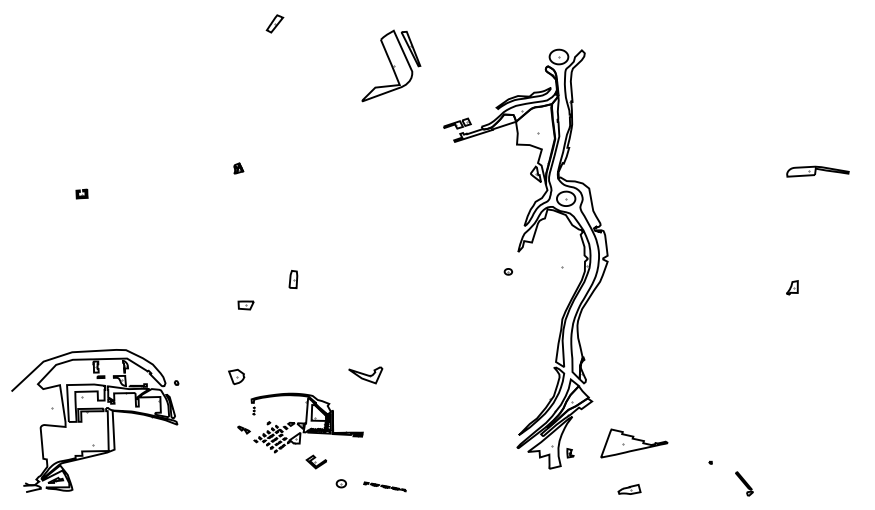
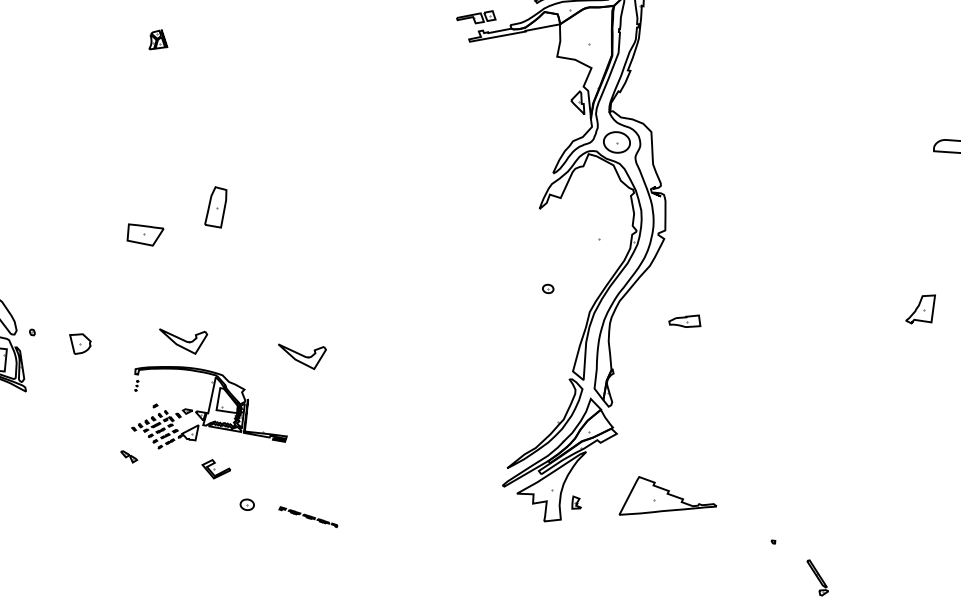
part: (238, 168) -> (158, 40), size x1.4
part: (507, 271) -> (546, 288), moved
part: (293, 279) -> (216, 207), size x1.6
part: (792, 287) -> (921, 308), size x1.6
part: (245, 305) -> (143, 235), size x1.6
part: (281, 375) -> (182, 340), added
part: (236, 376) -> (79, 343), moved
part: (243, 429) -> (128, 456), moved
part: (629, 489) -> (685, 320), moved

